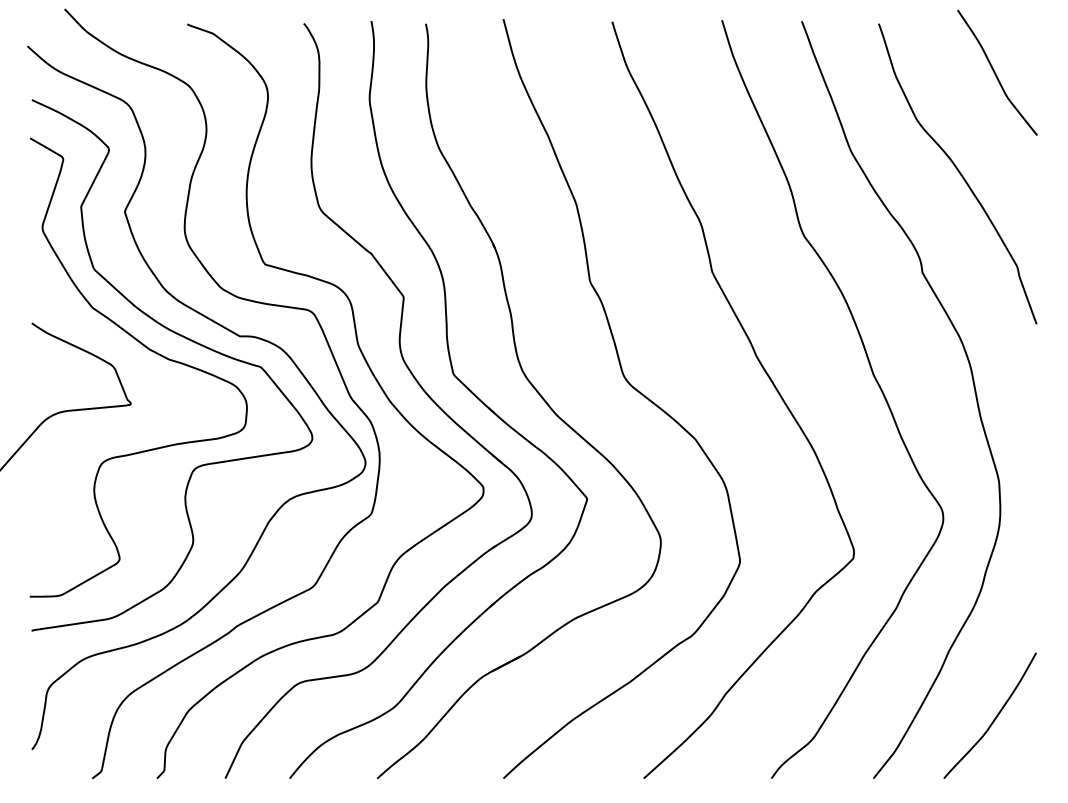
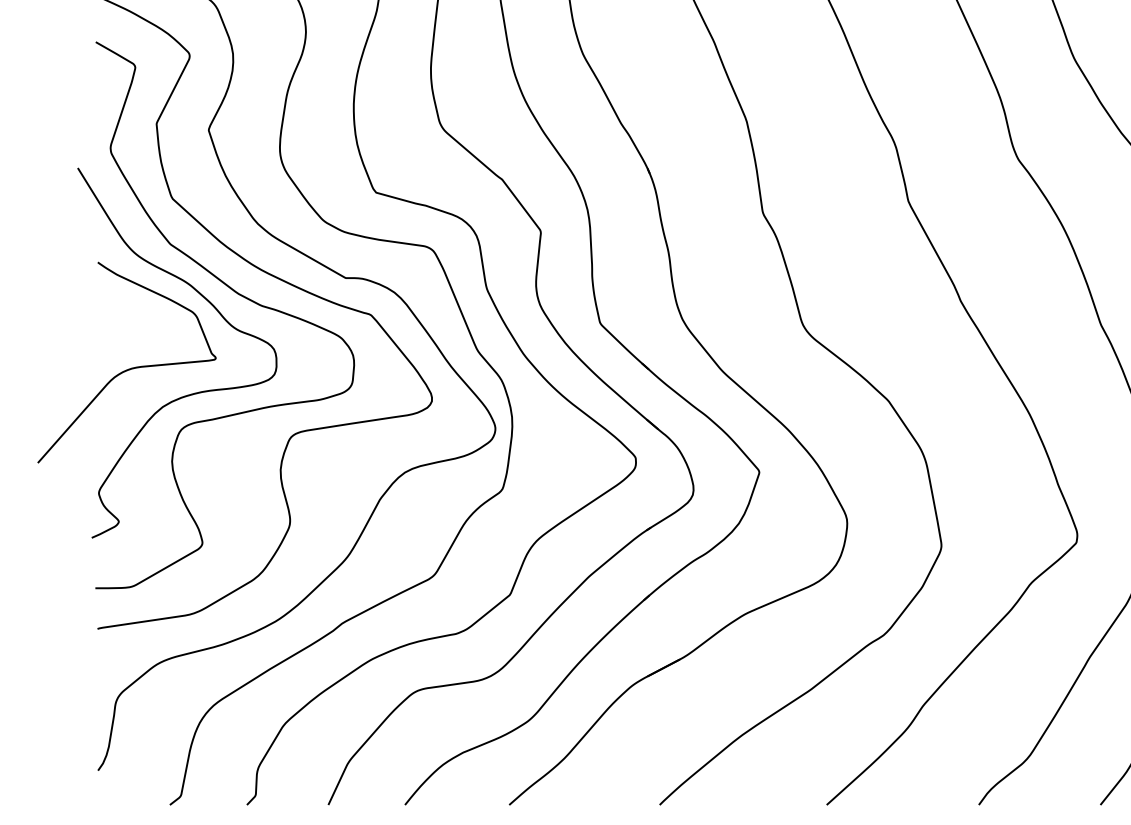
curve: (108, 433) -> (189, 393), added

